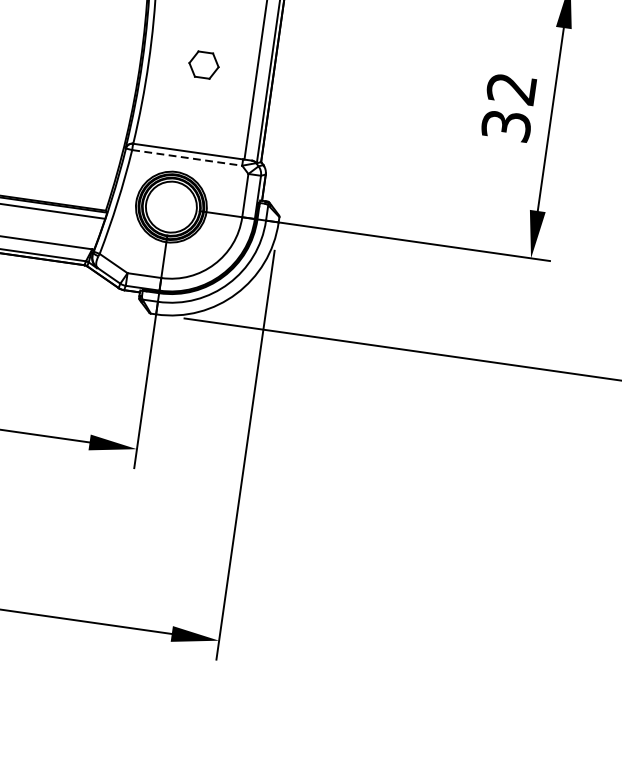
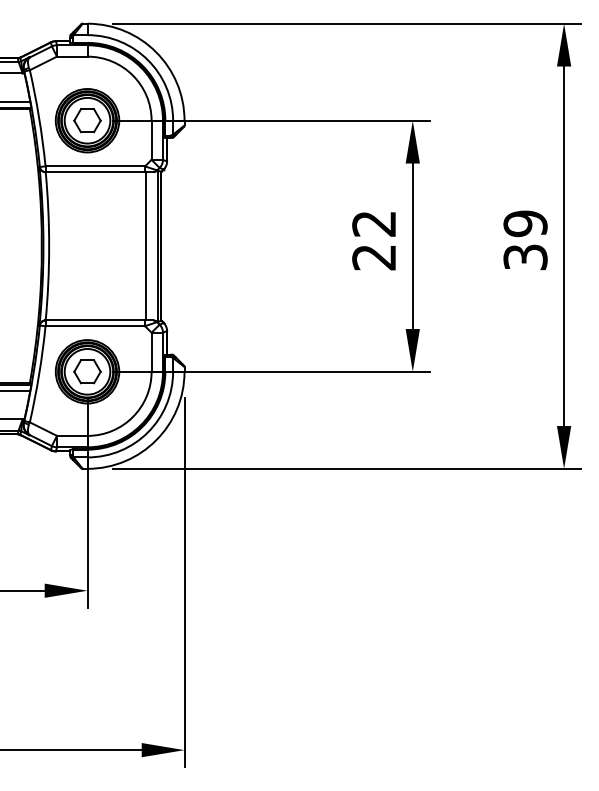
part: (204, 64) -> (87, 371), moved
text: (506, 125) -> (374, 257), 32 -> 22
line: (187, 158) -> (95, 326), dashed -> solid

